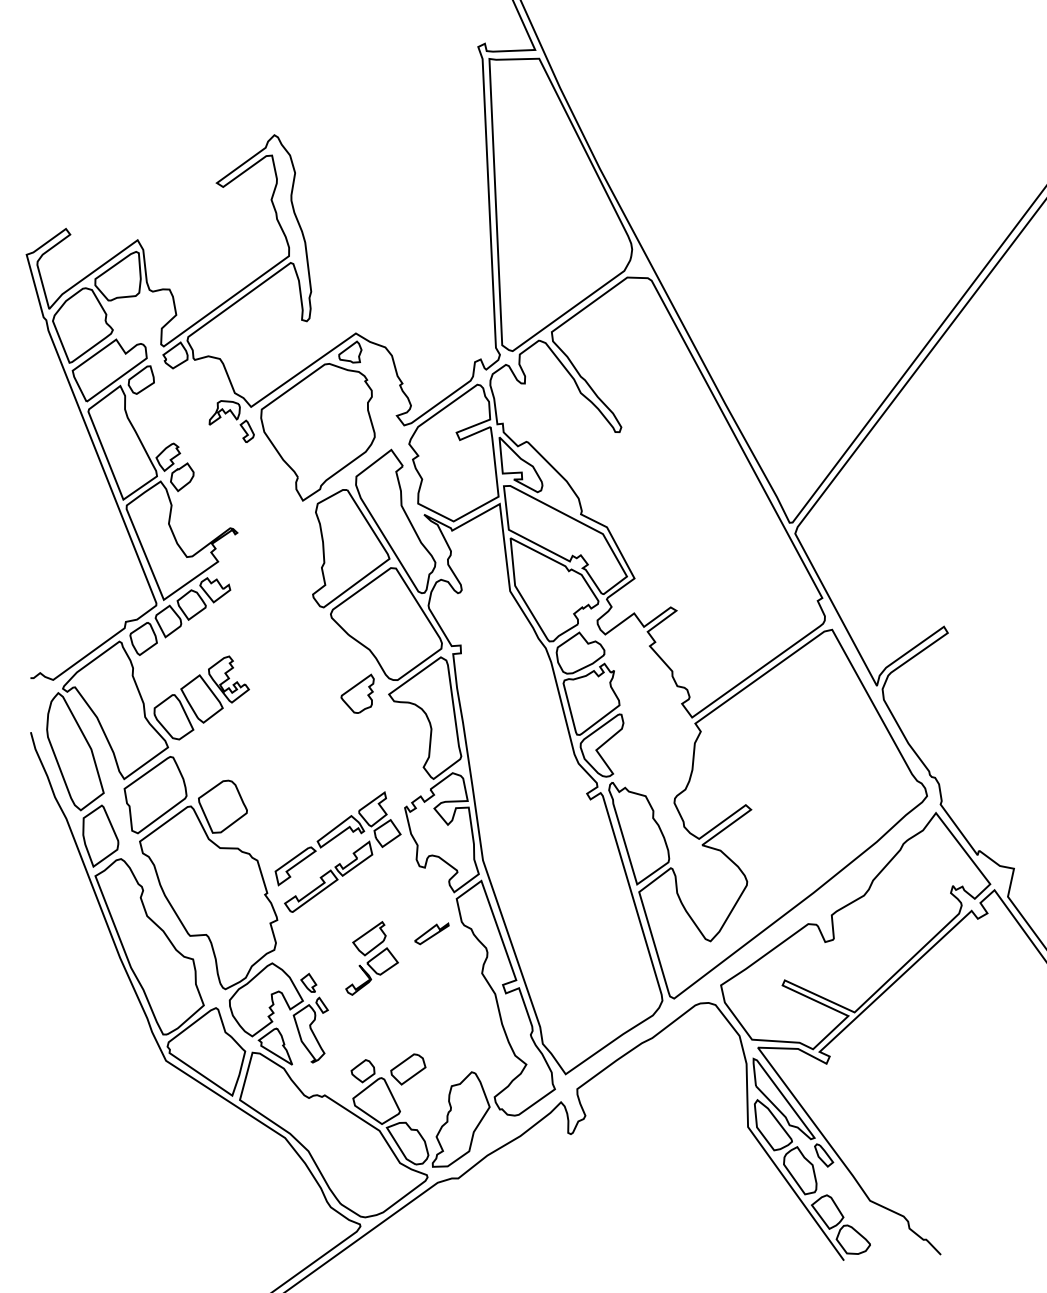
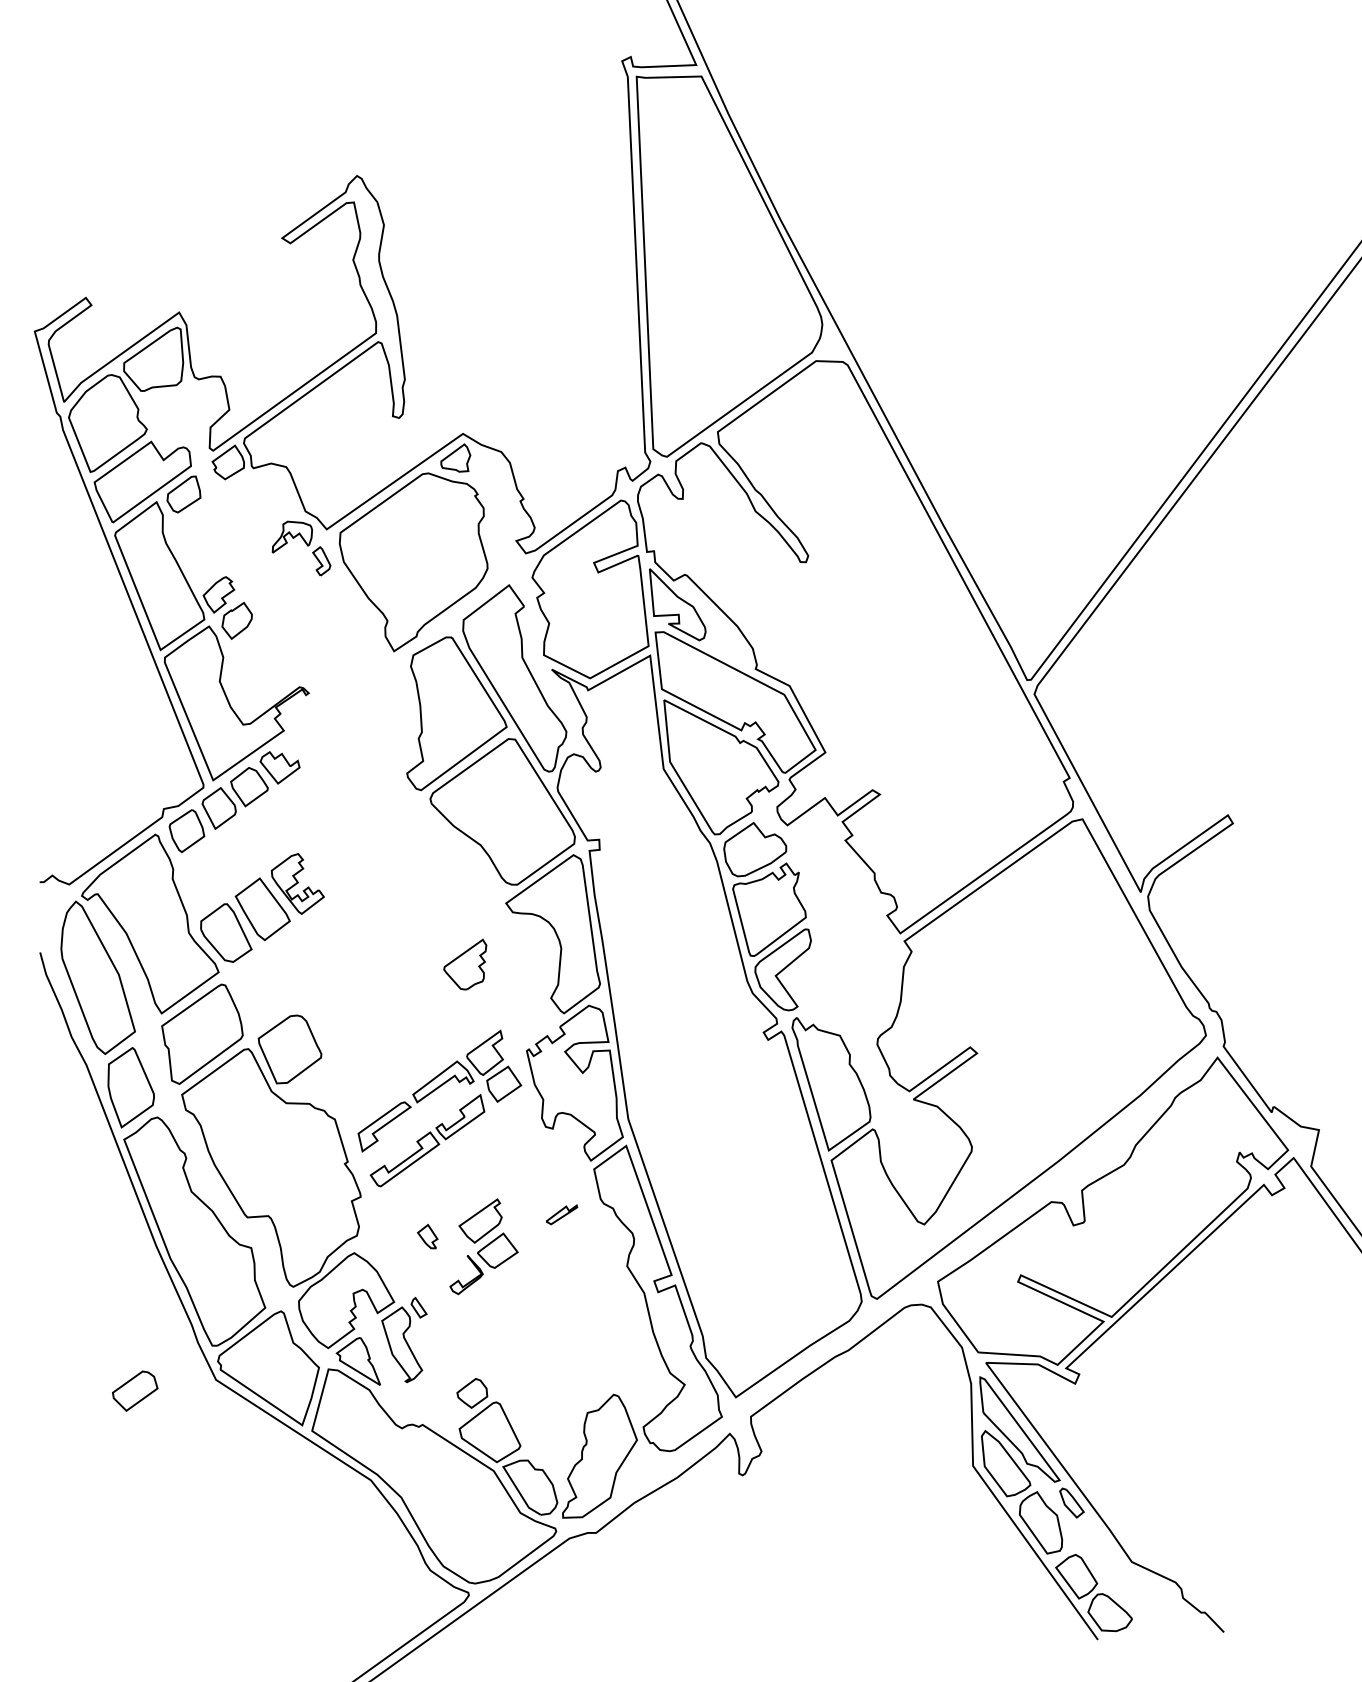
part: (357, 693) -> (465, 964), moved
part: (431, 933) -> (561, 1214), size x0.7
part: (308, 982) -> (427, 1236), moved
part: (408, 1068) -> (135, 1390), moved

